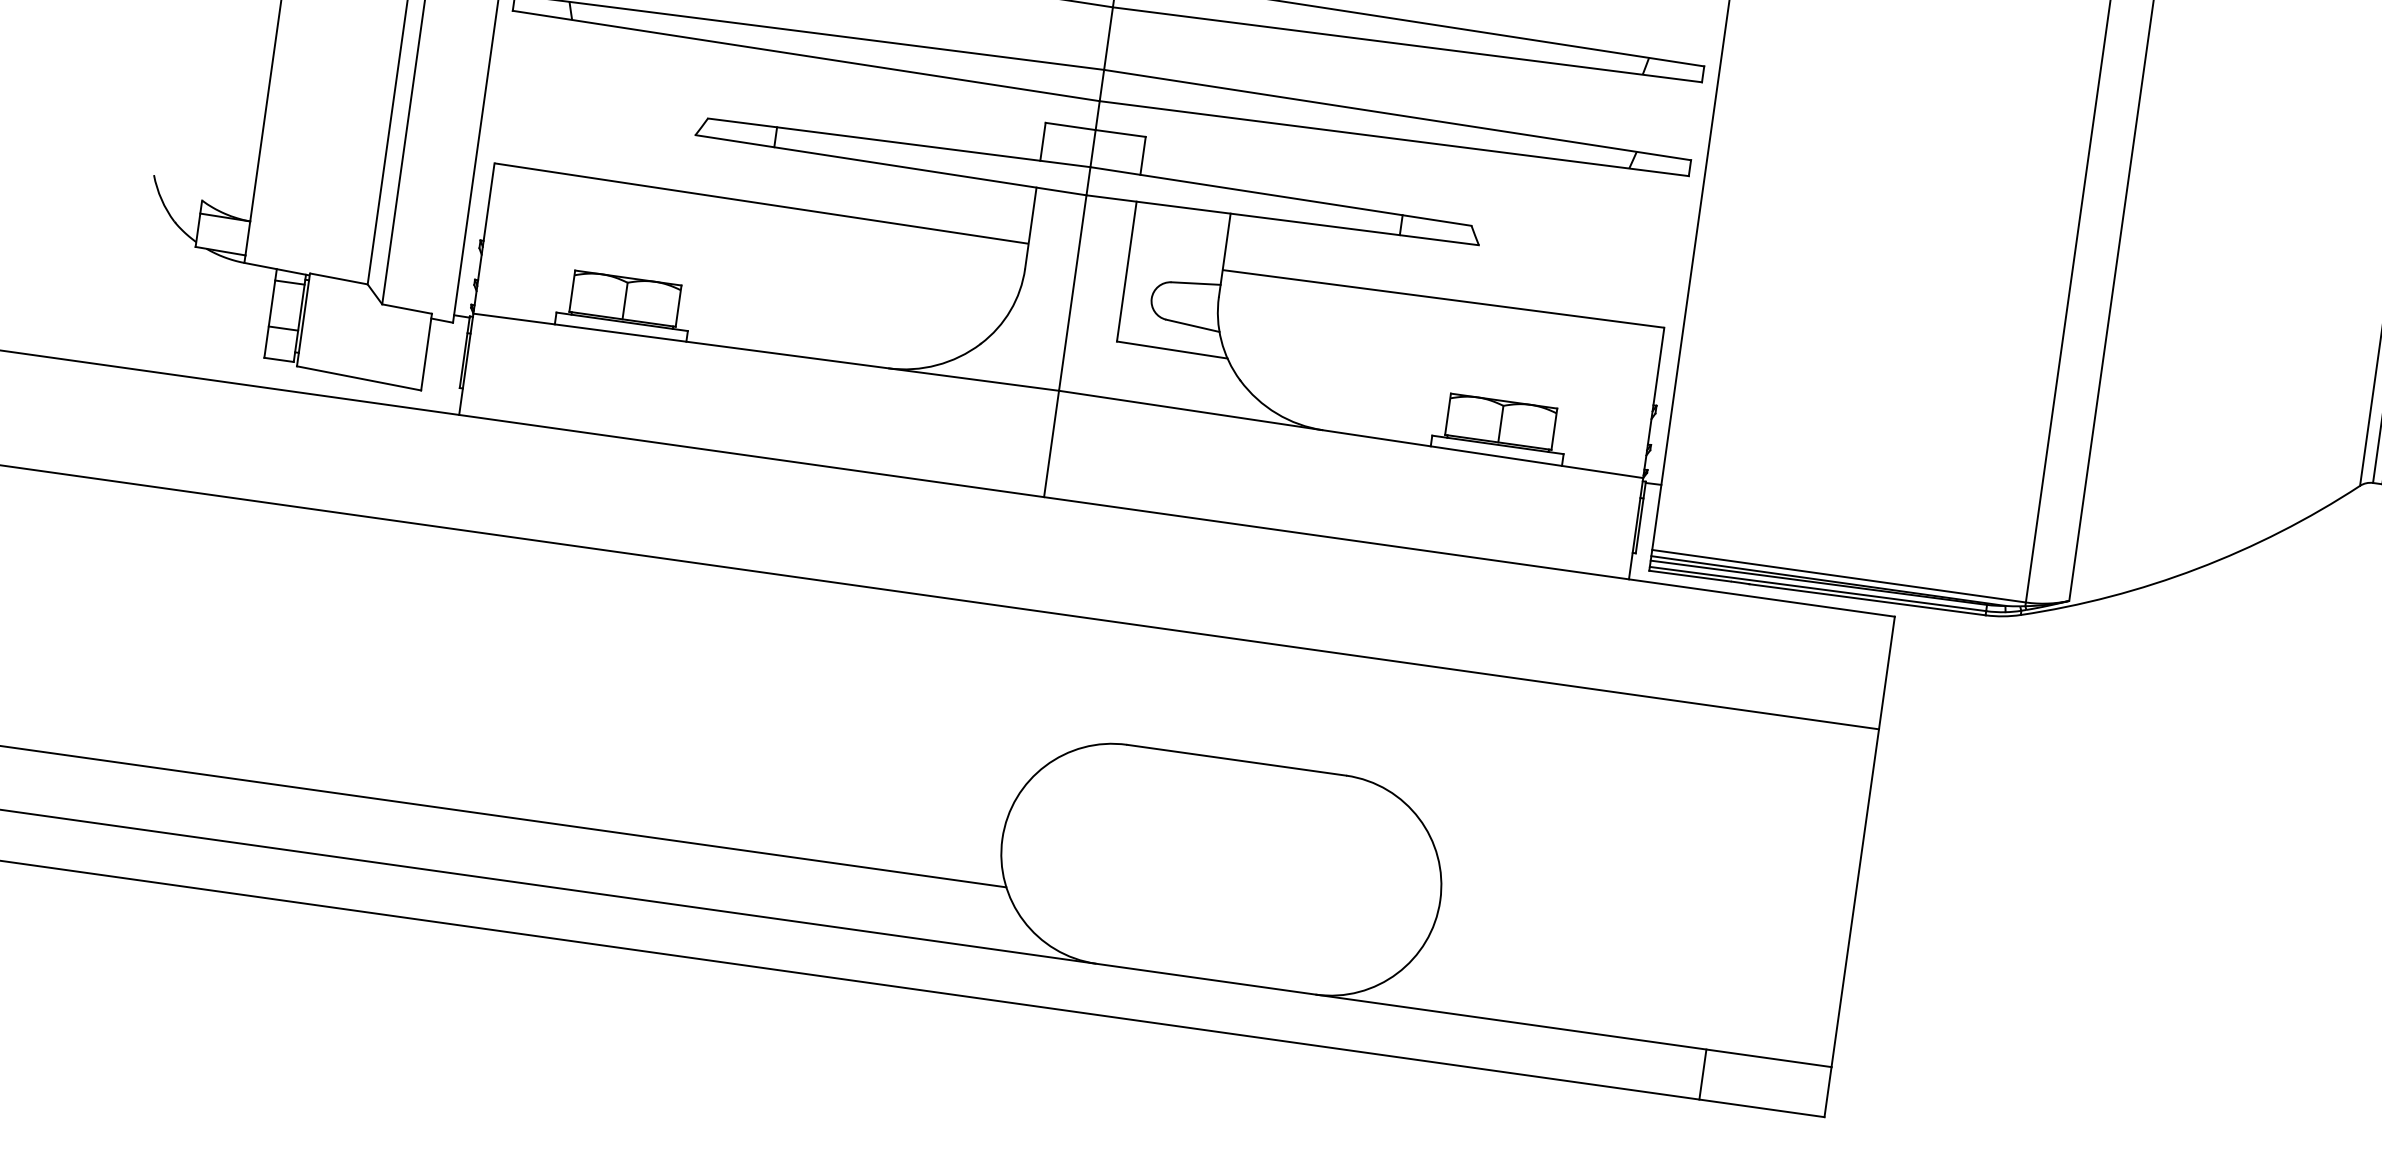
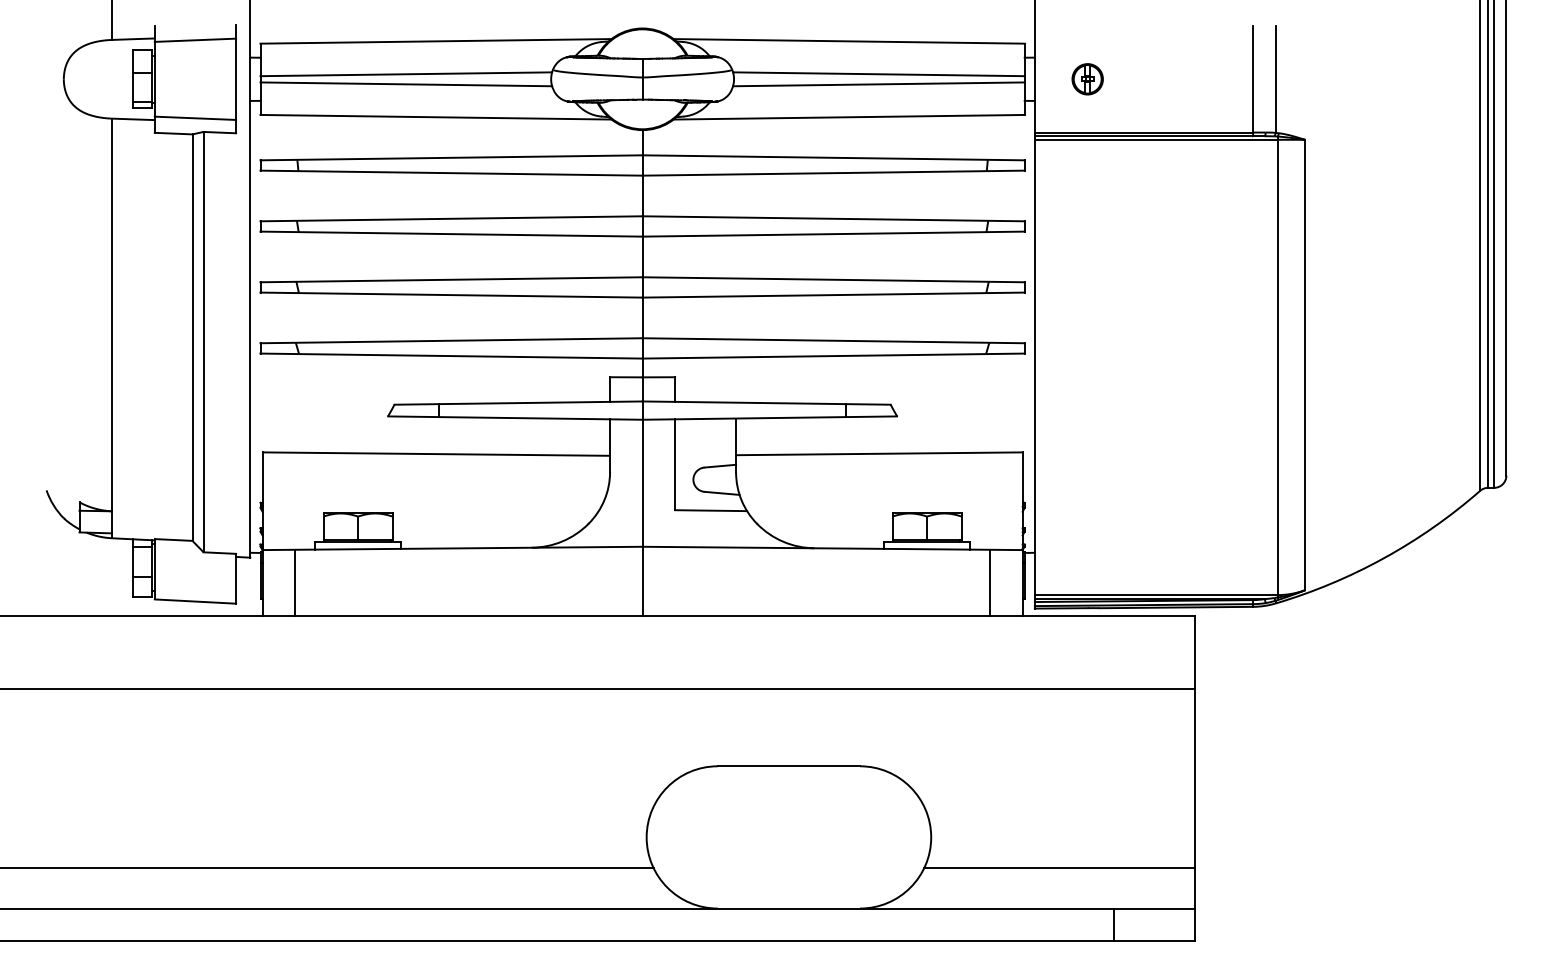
line: (515, 370) -> (294, 582), added
line: (1586, 521) -> (990, 582), added
line: (1631, 974) -> (1059, 867), added

